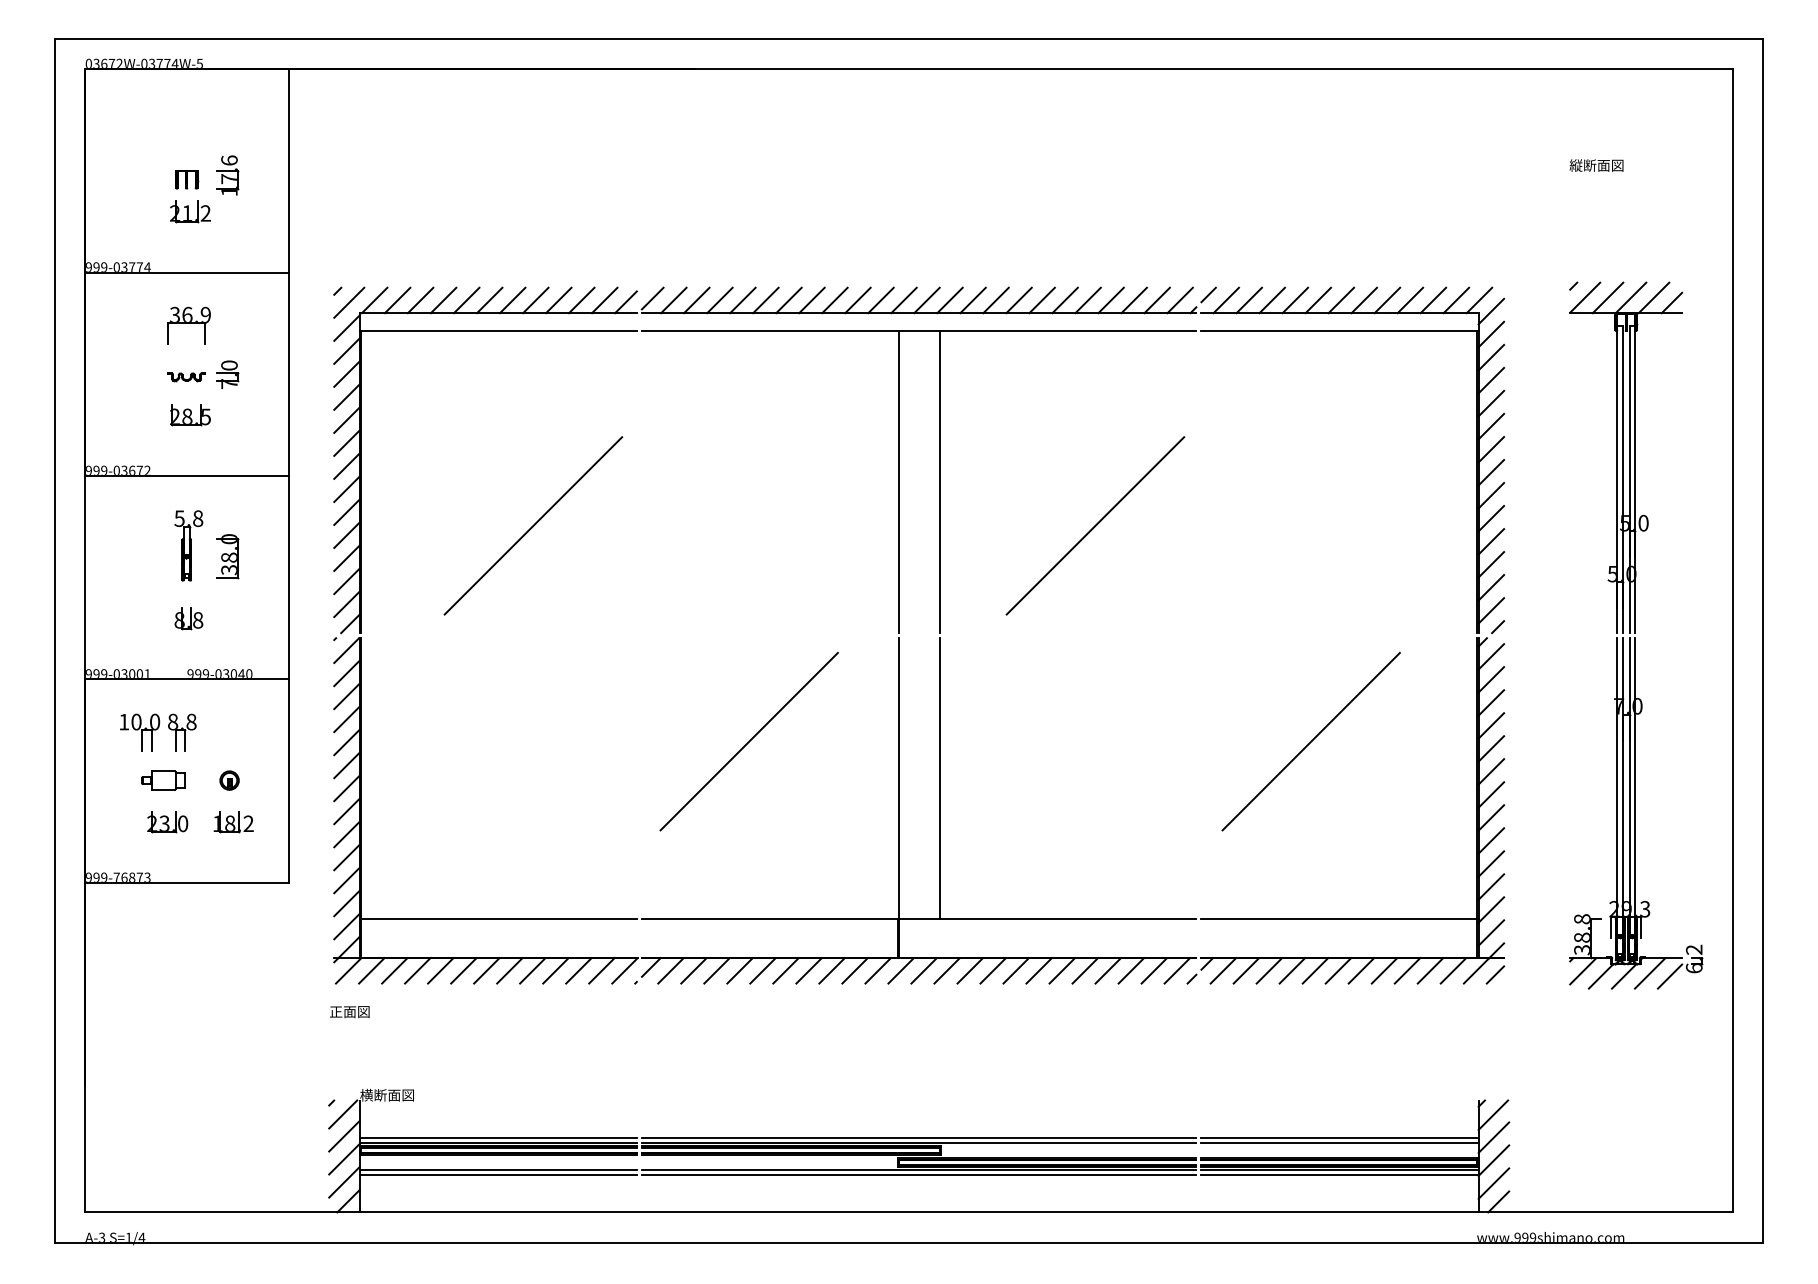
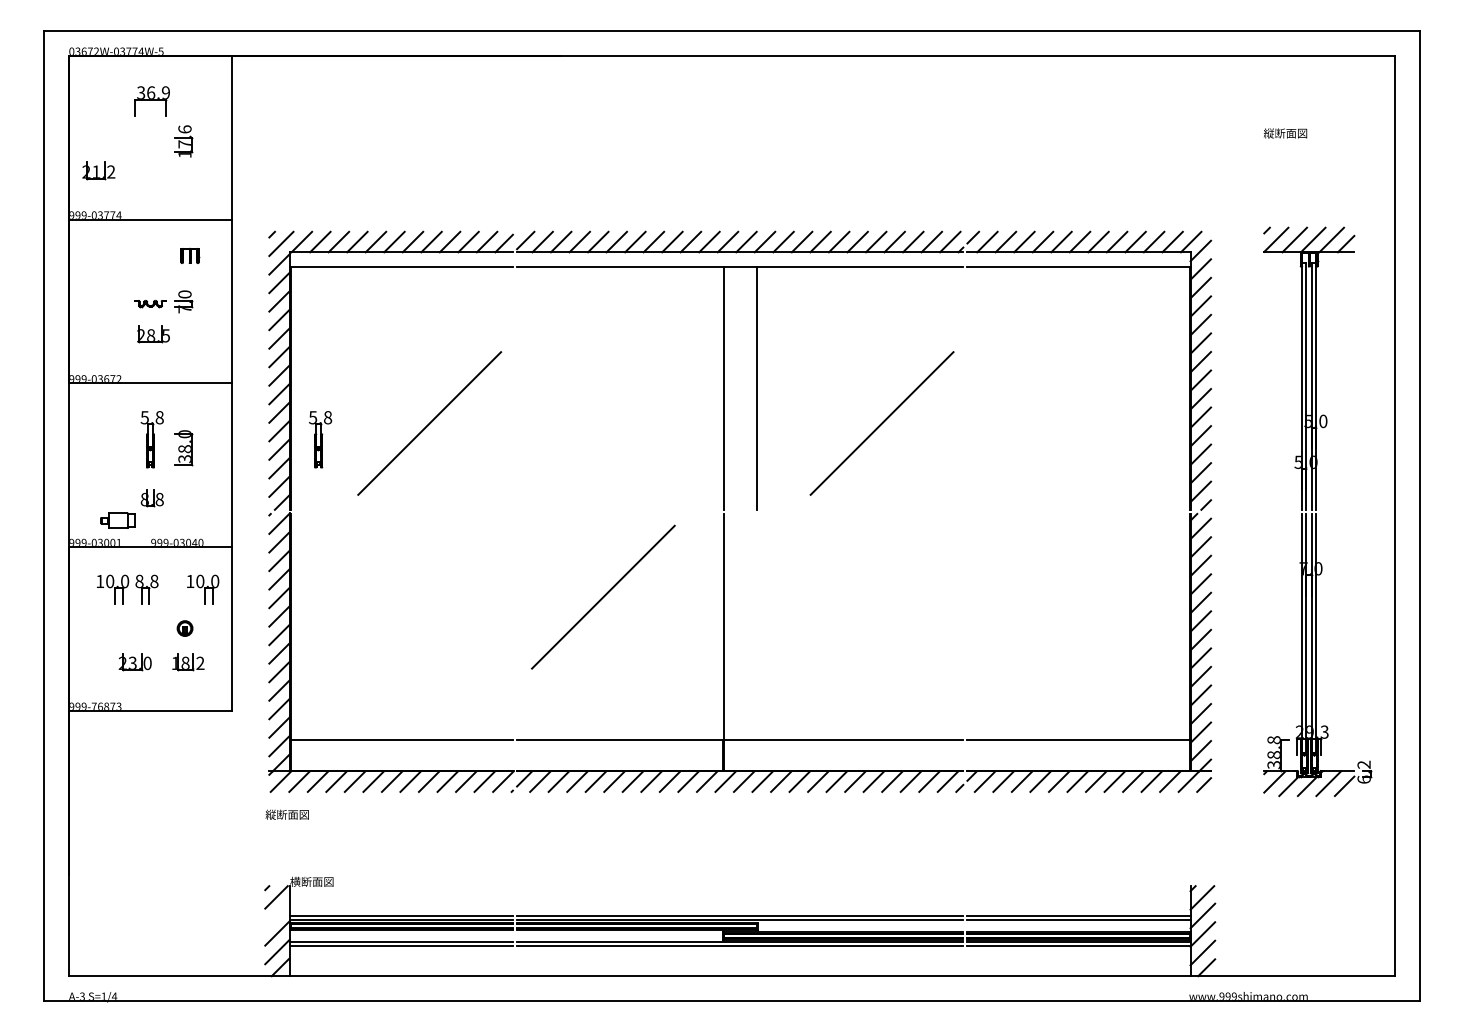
part: (187, 179) -> (190, 255), moved
part: (190, 211) -> (98, 170), moved
part: (188, 325) -> (151, 101), moved
part: (397, 545) -> (320, 439), added
part: (252, 732) -> (203, 589), added
line: (1310, 741) -> (1055, 597), removed
line: (939, 778) -> (756, 626), removed
part: (163, 780) -> (118, 520), moved
text: (356, 1011) -> (287, 814), 正面図 -> 縦断面図
line: (344, 1135) -> (277, 914), removed

